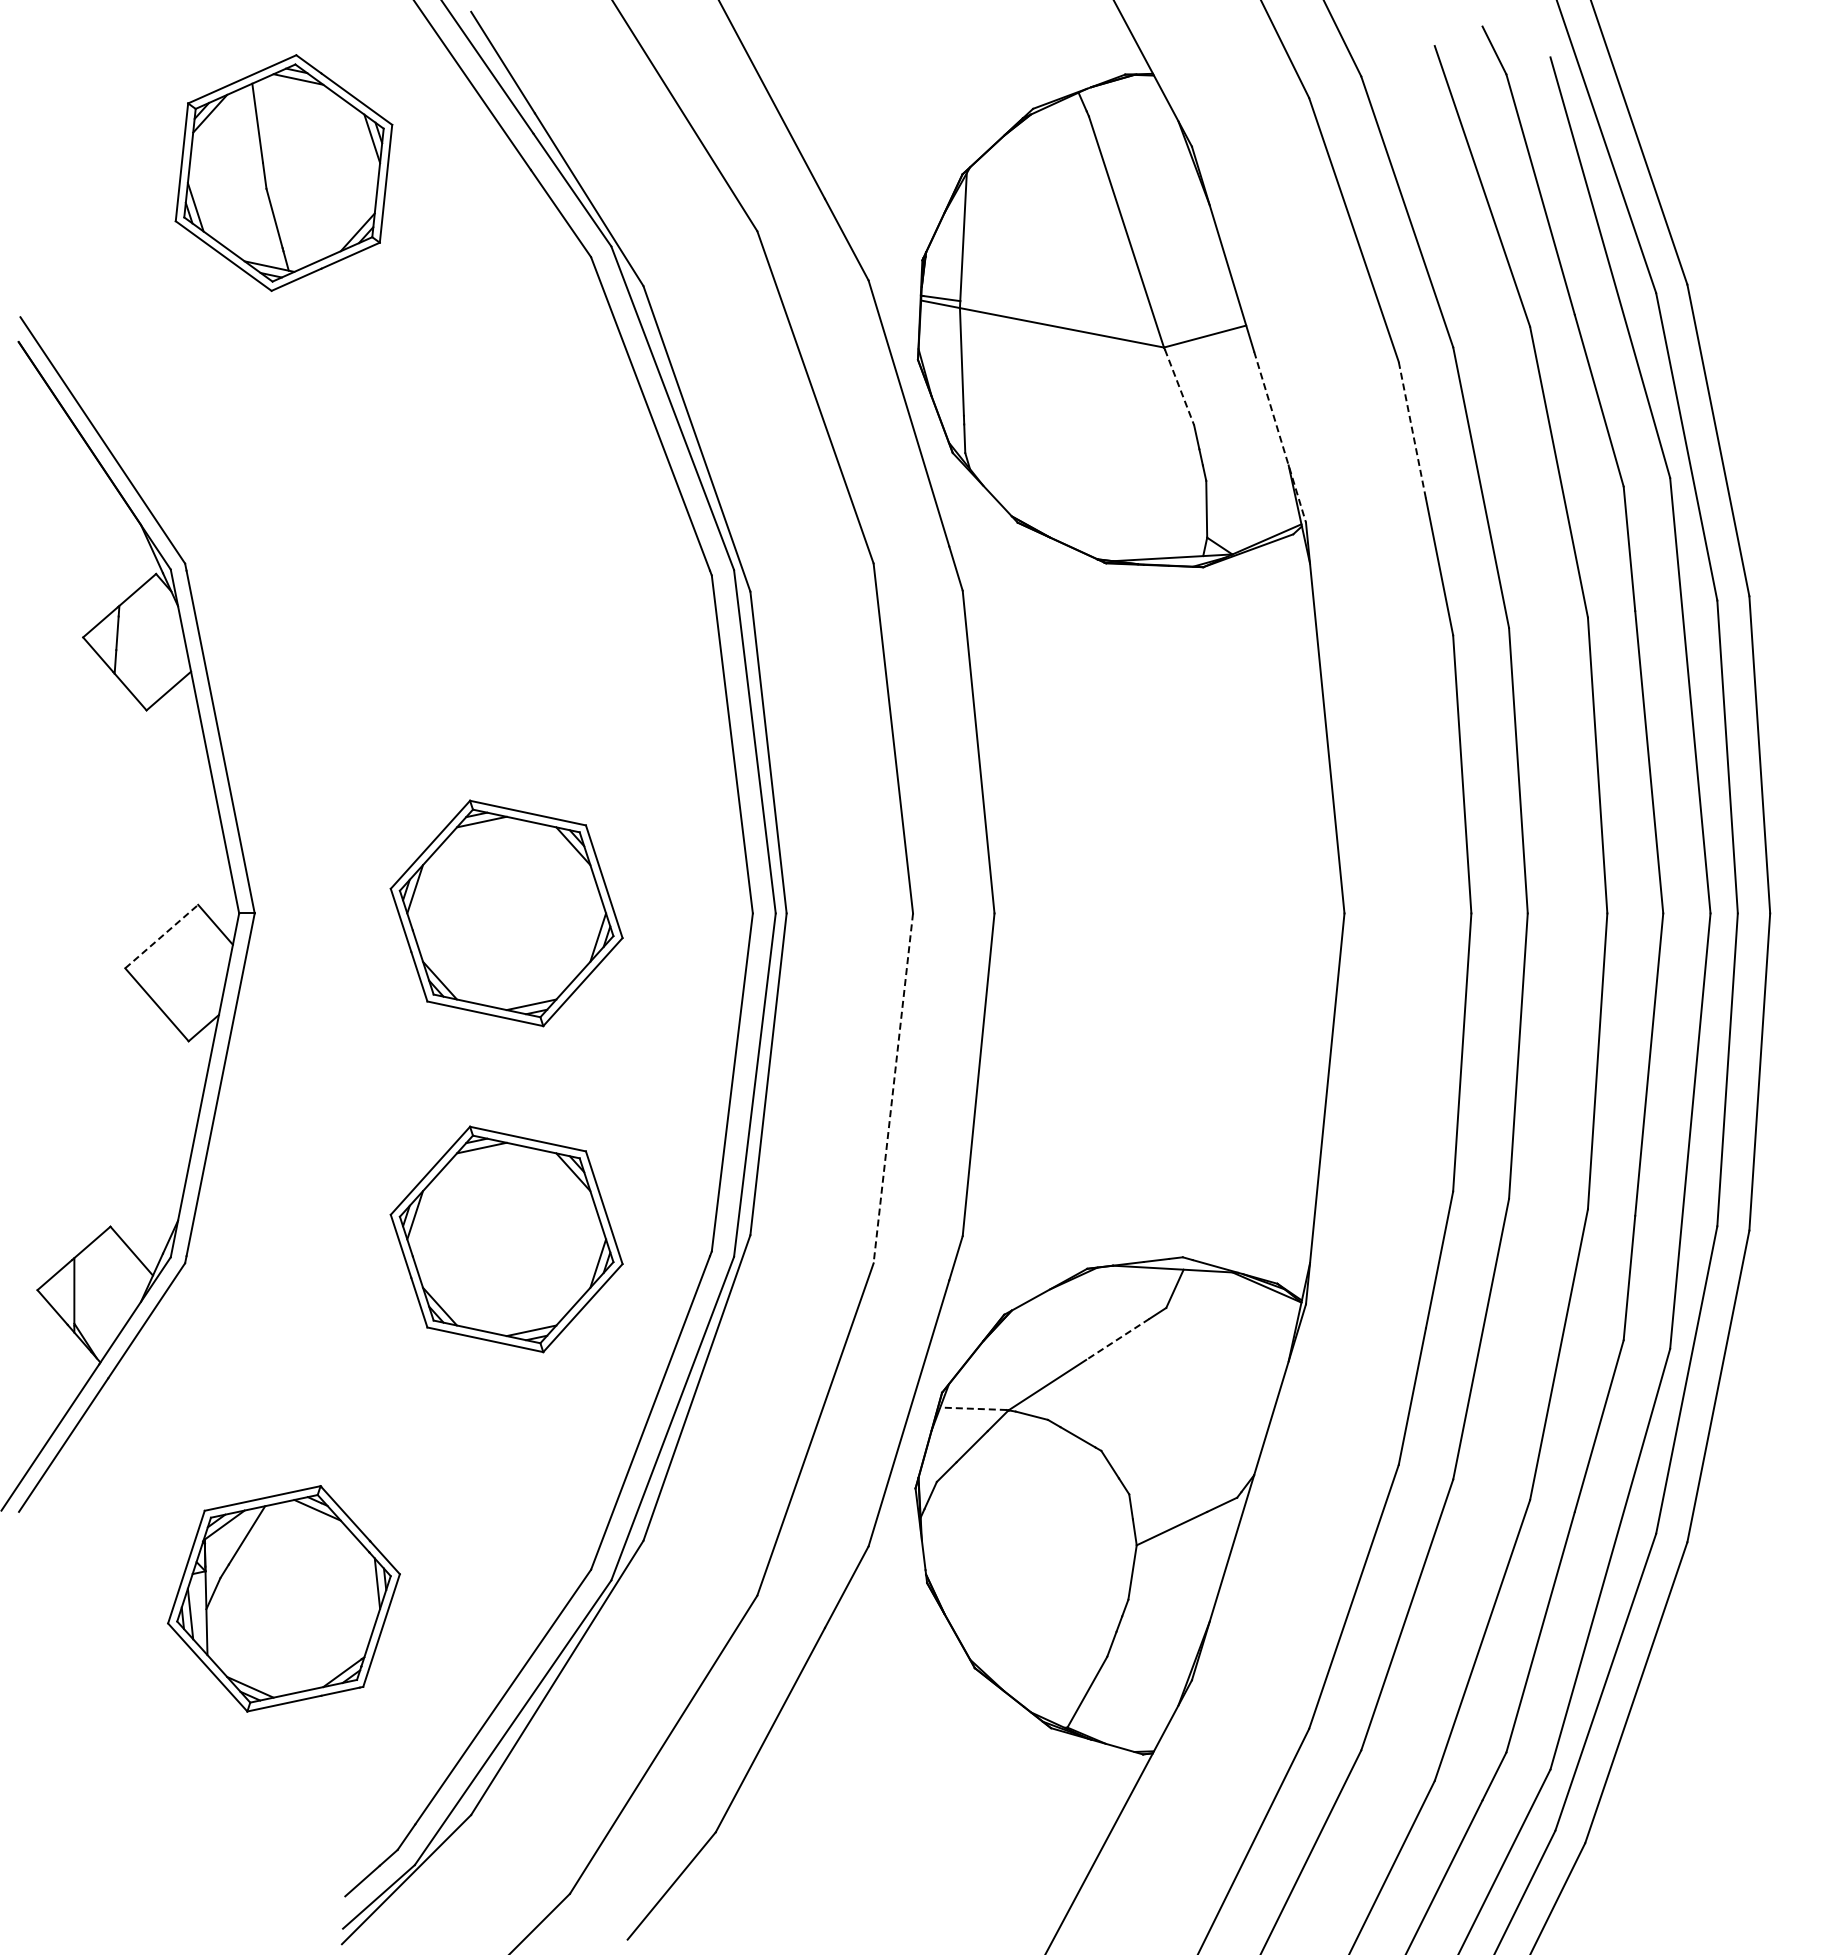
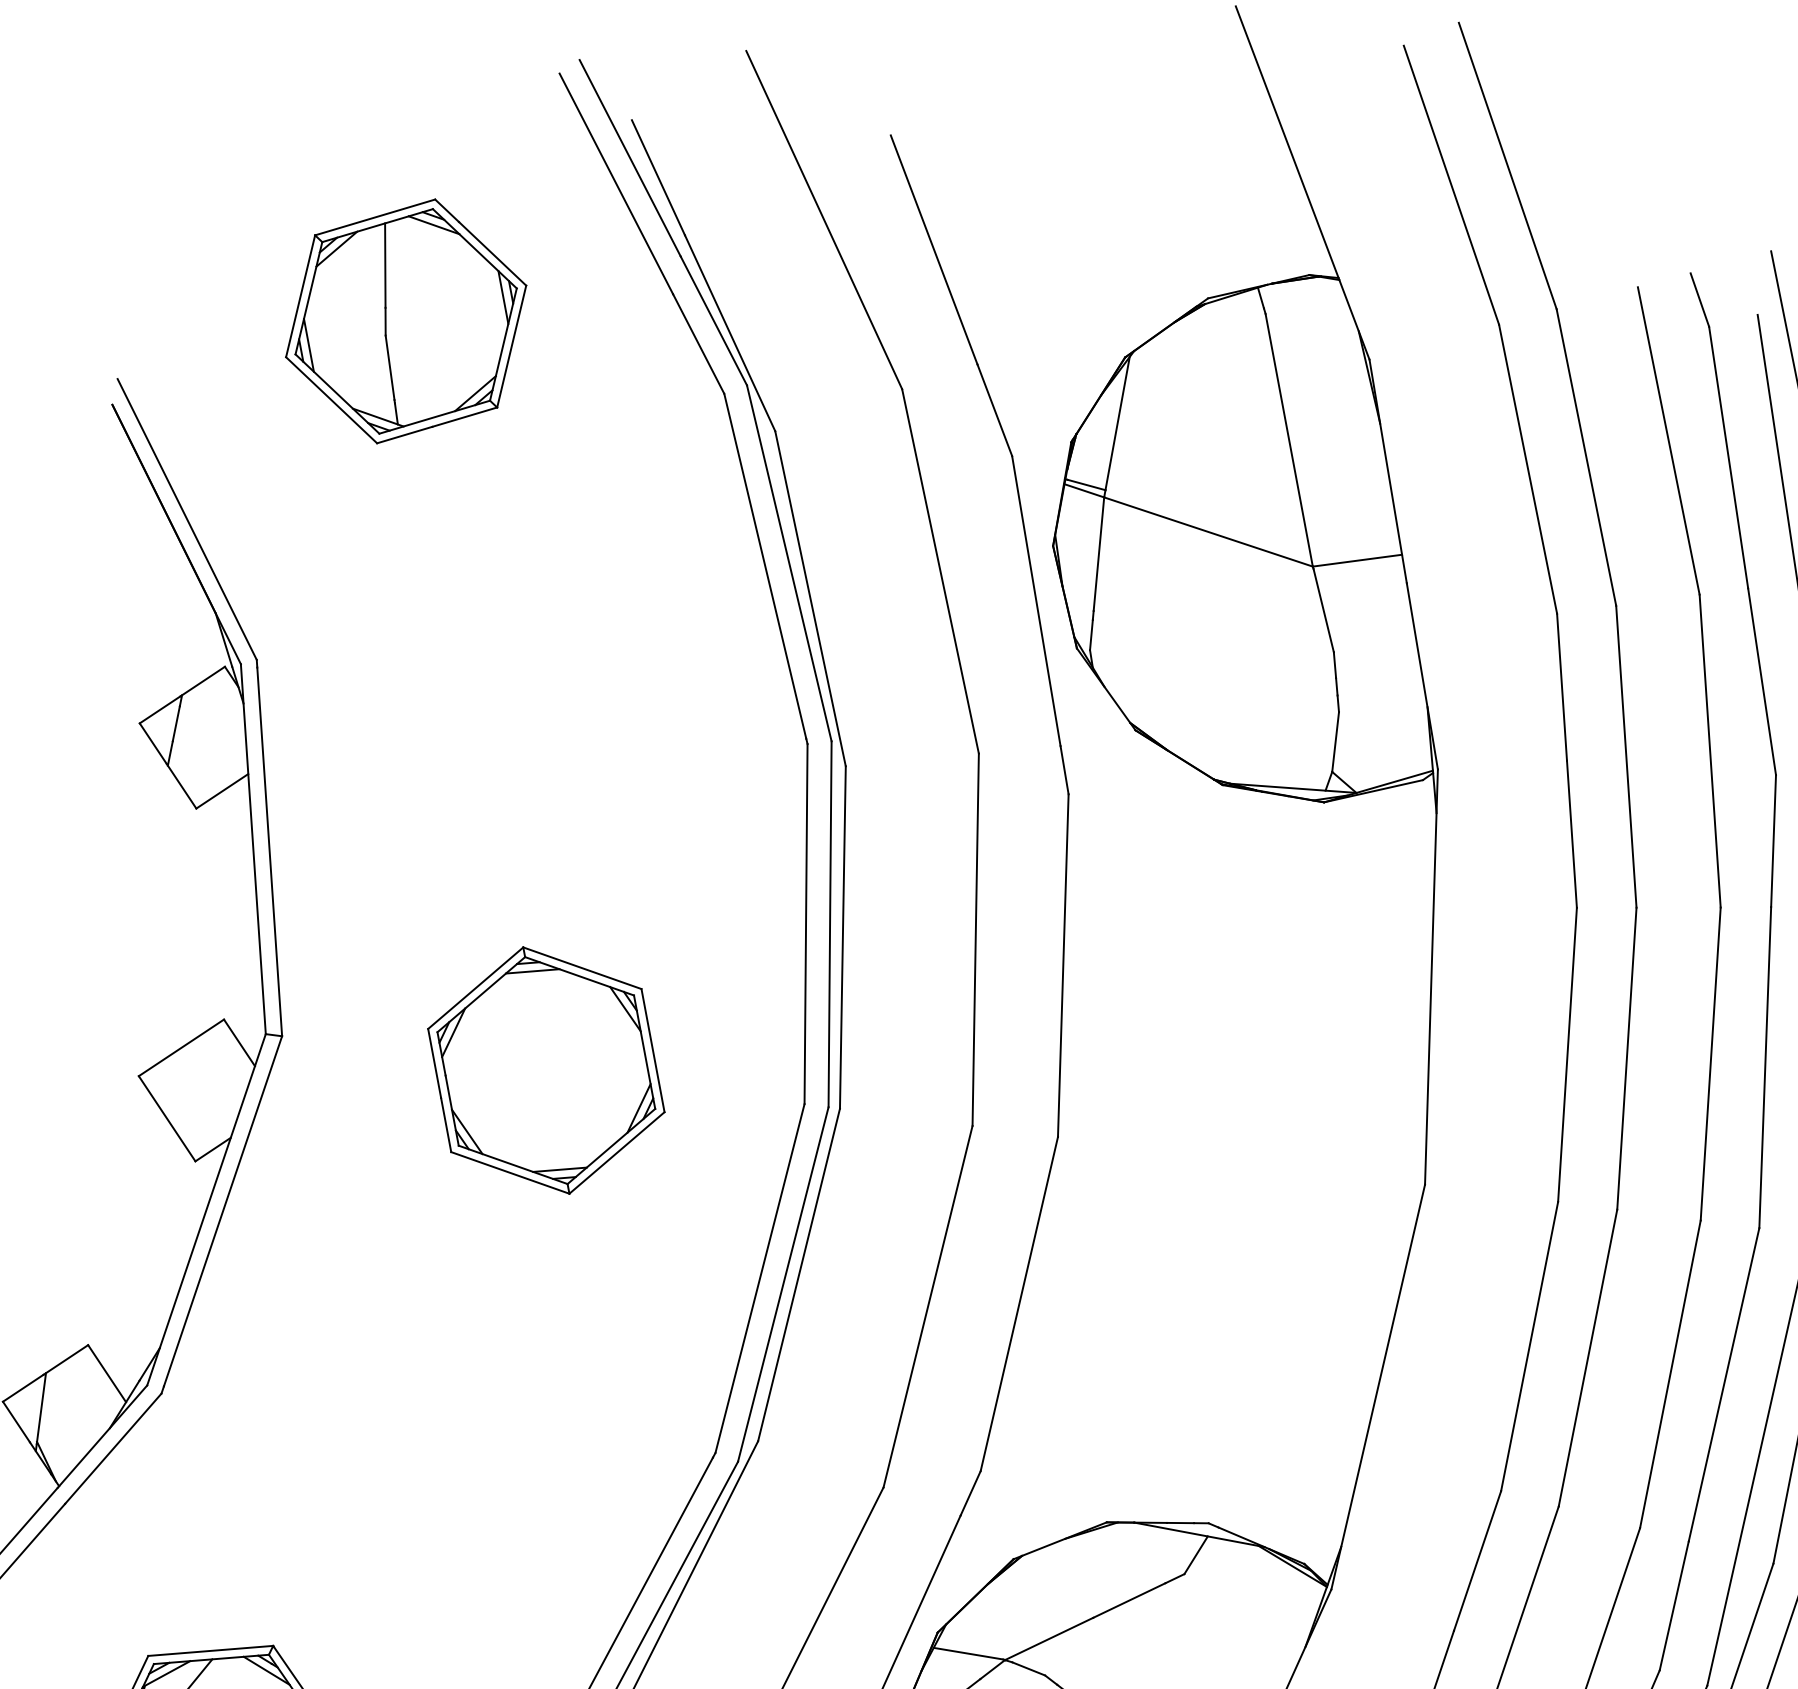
part: (283, 172) -> (405, 320), moved
line: (1179, 387) -> (1323, 610), dashed -> solid
line: (1412, 430) -> (1562, 687), dashed -> solid
line: (1280, 437) -> (1422, 676), dashed -> solid
line: (162, 936) -> (182, 1047), dashed -> solid
line: (893, 1088) -> (928, 1306), dashed -> solid
part: (506, 1239) -> (501, 1412), removed
line: (1117, 1339) -> (1128, 1600), dashed -> solid
line: (973, 1408) -> (968, 1653), dashed -> solid

